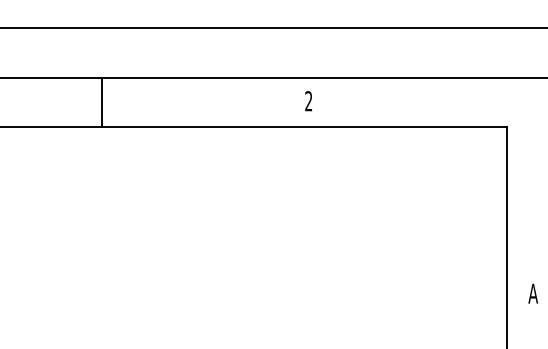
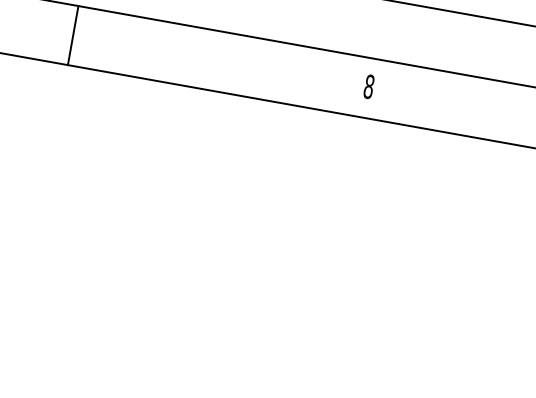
text: (308, 101) -> (368, 87), 2 -> 8
line: (101, 102) -> (72, 35), moved

